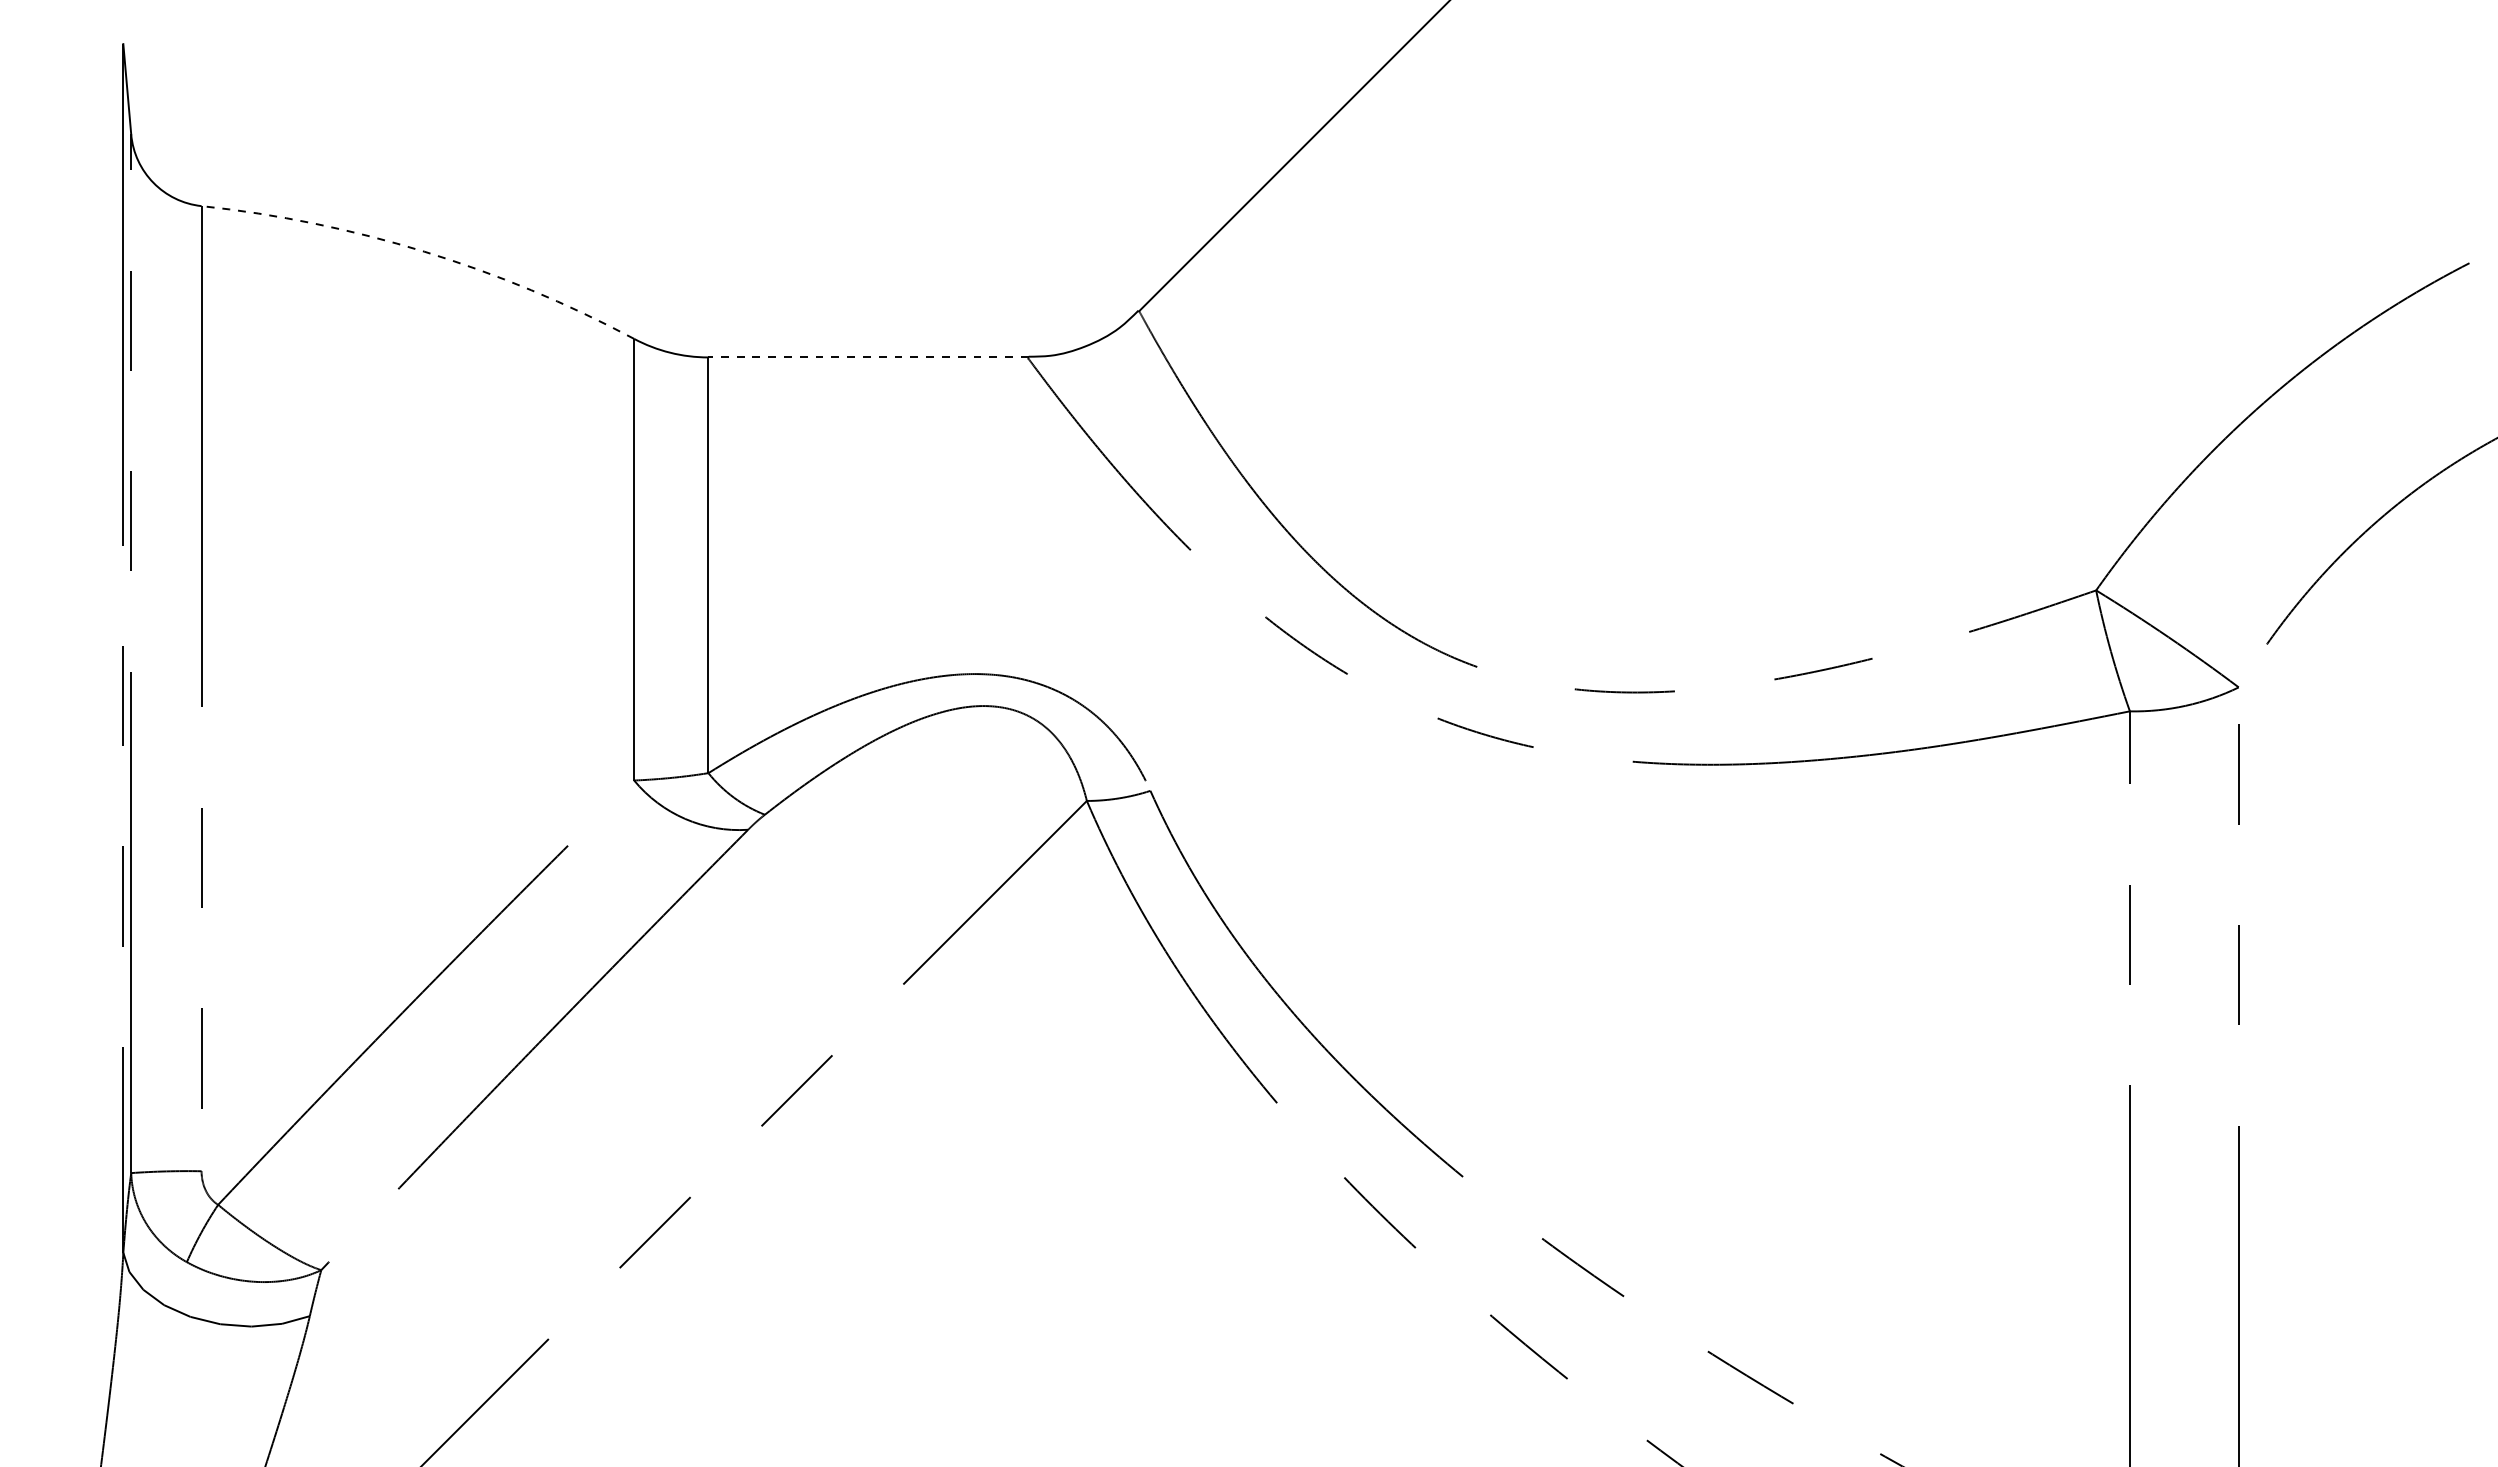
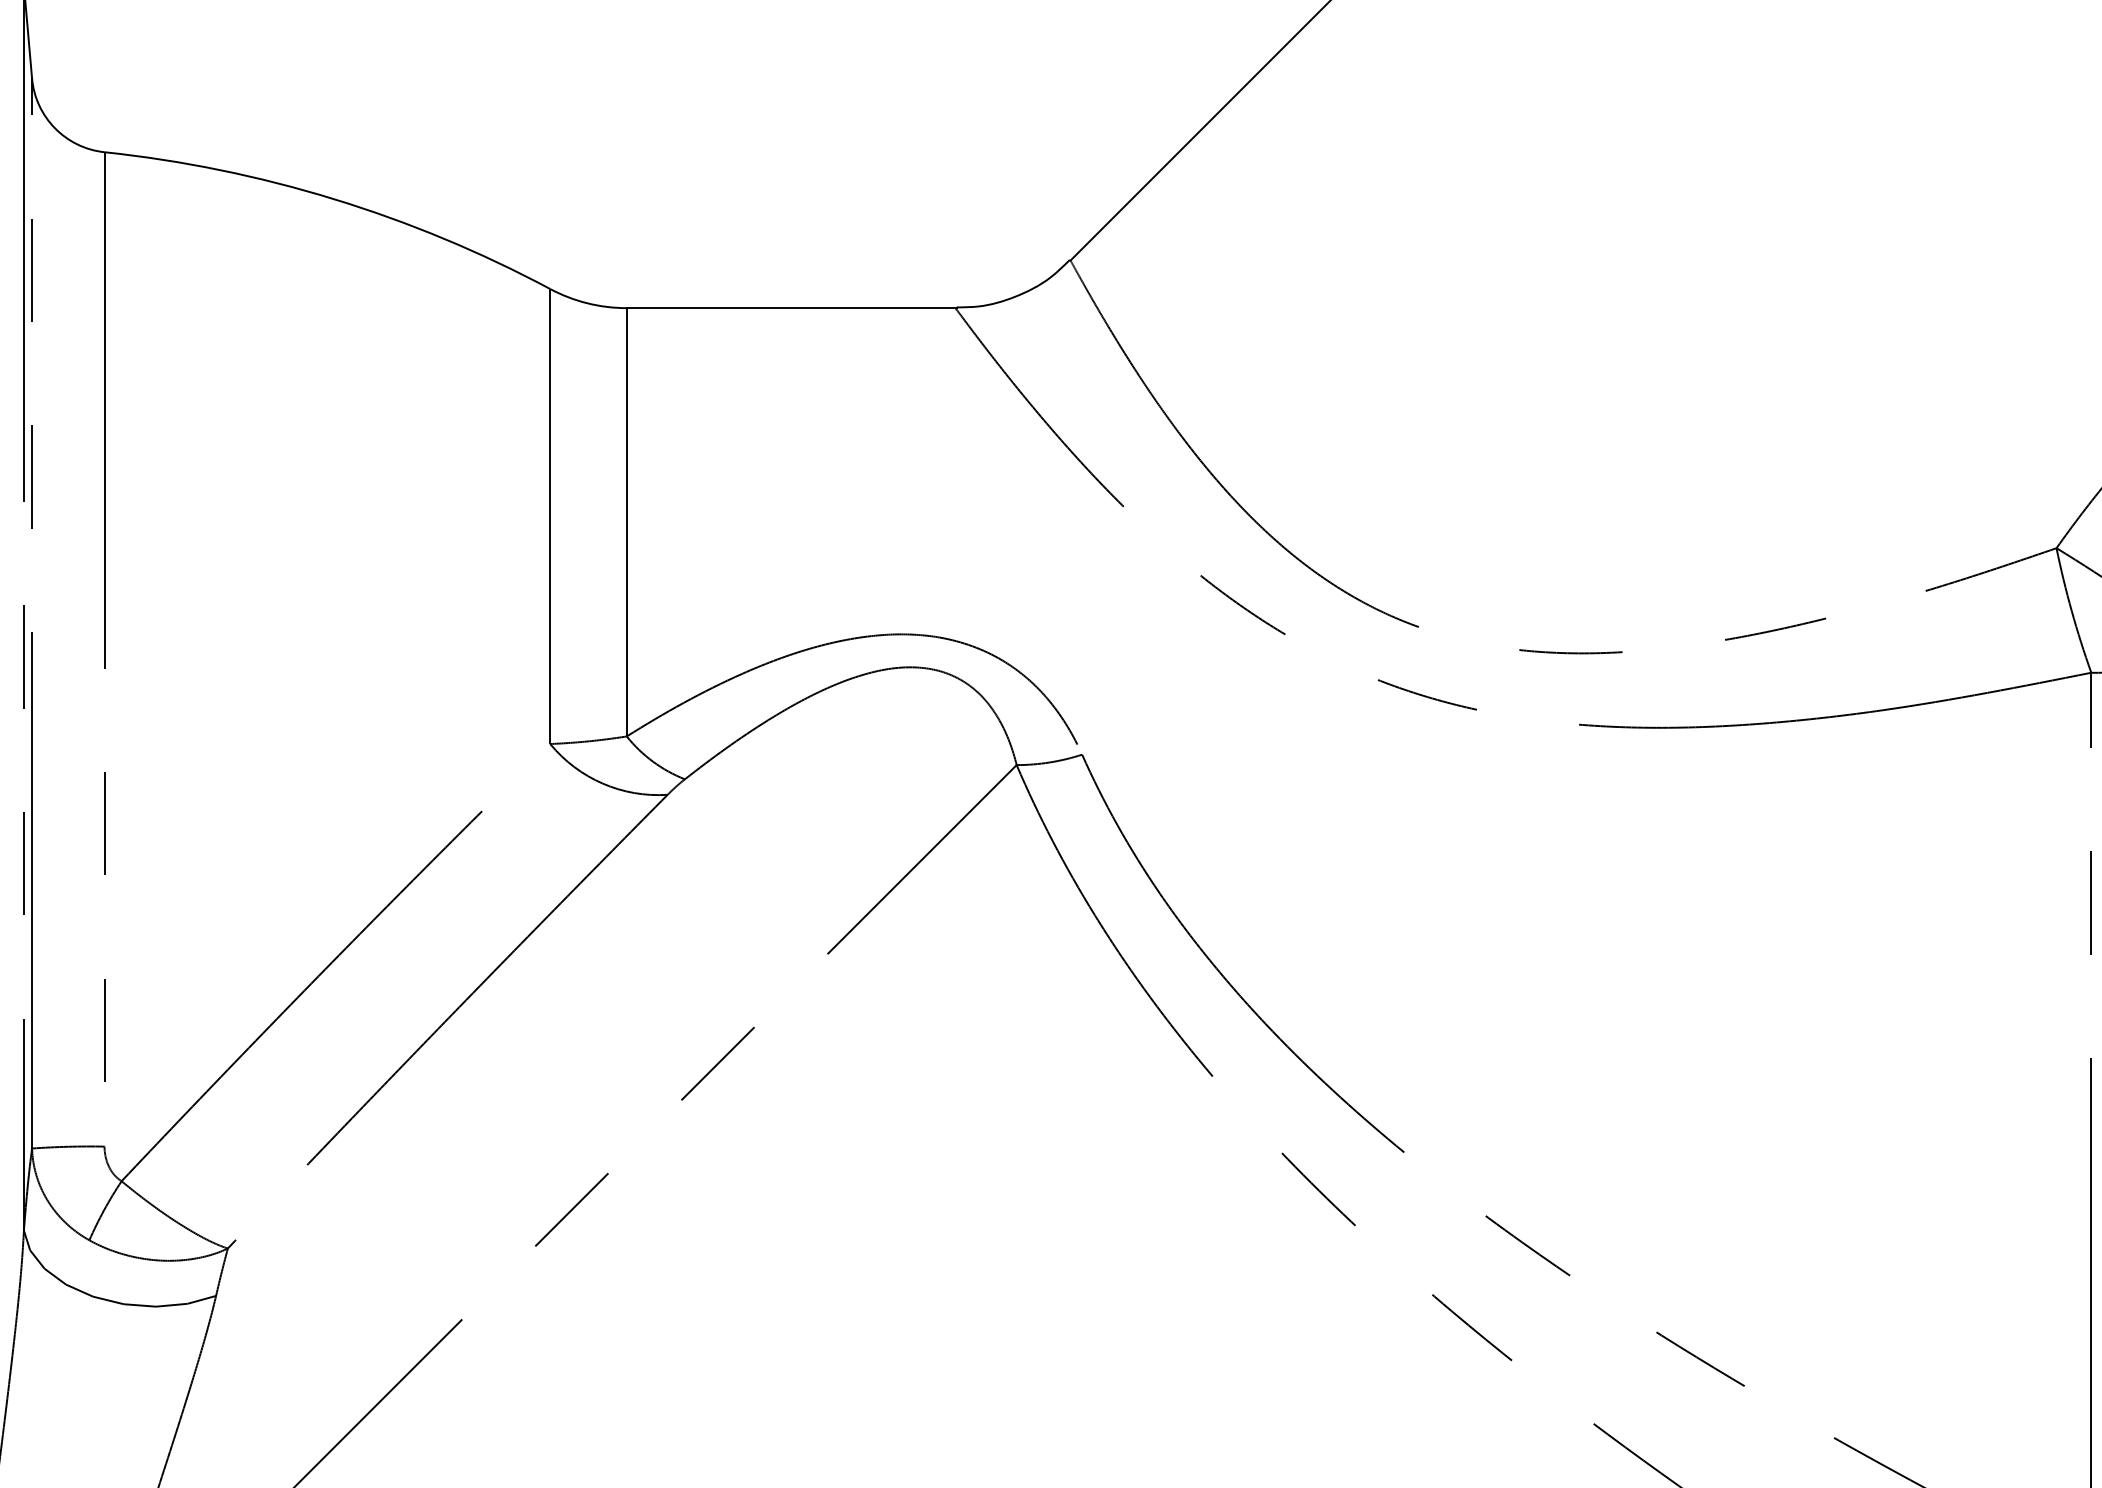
arc: (424, 251) -> (334, 198), dashed -> solid
line: (868, 357) -> (791, 308), dashed -> solid

